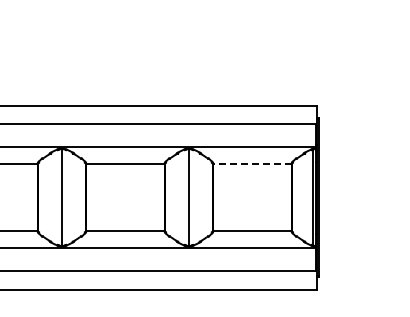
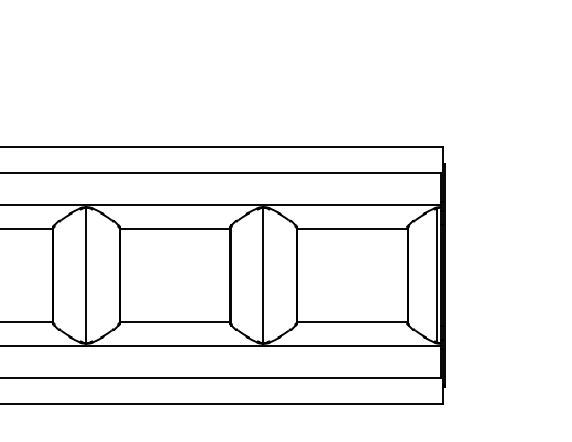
line: (252, 164) -> (352, 229), dashed -> solid

